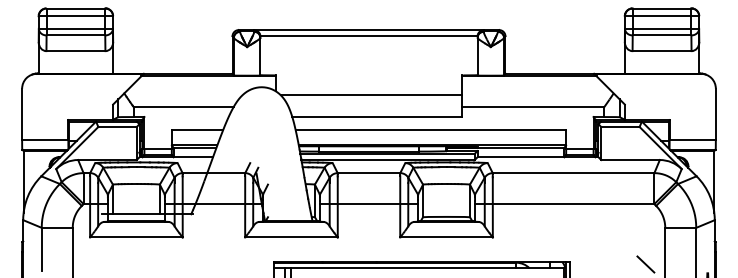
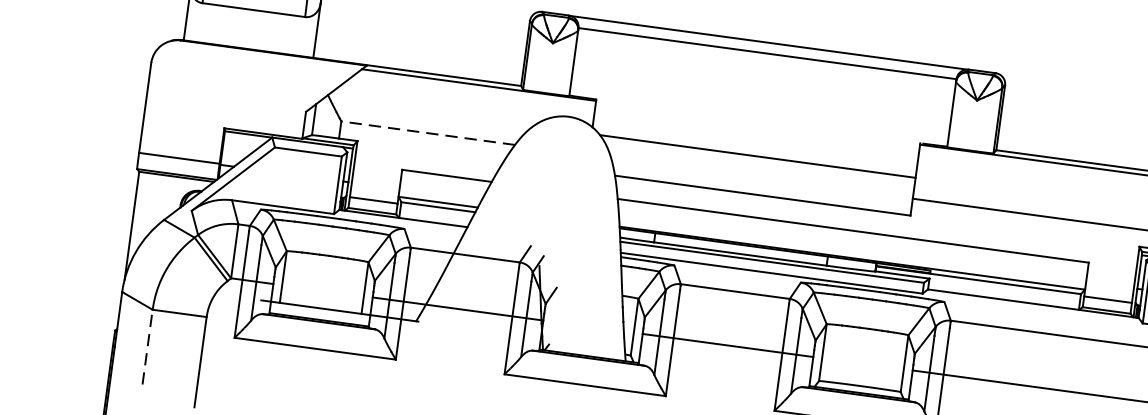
line: (183, 107) -> (427, 133), solid -> dashed
line: (41, 248) -> (147, 345), solid -> dashed

